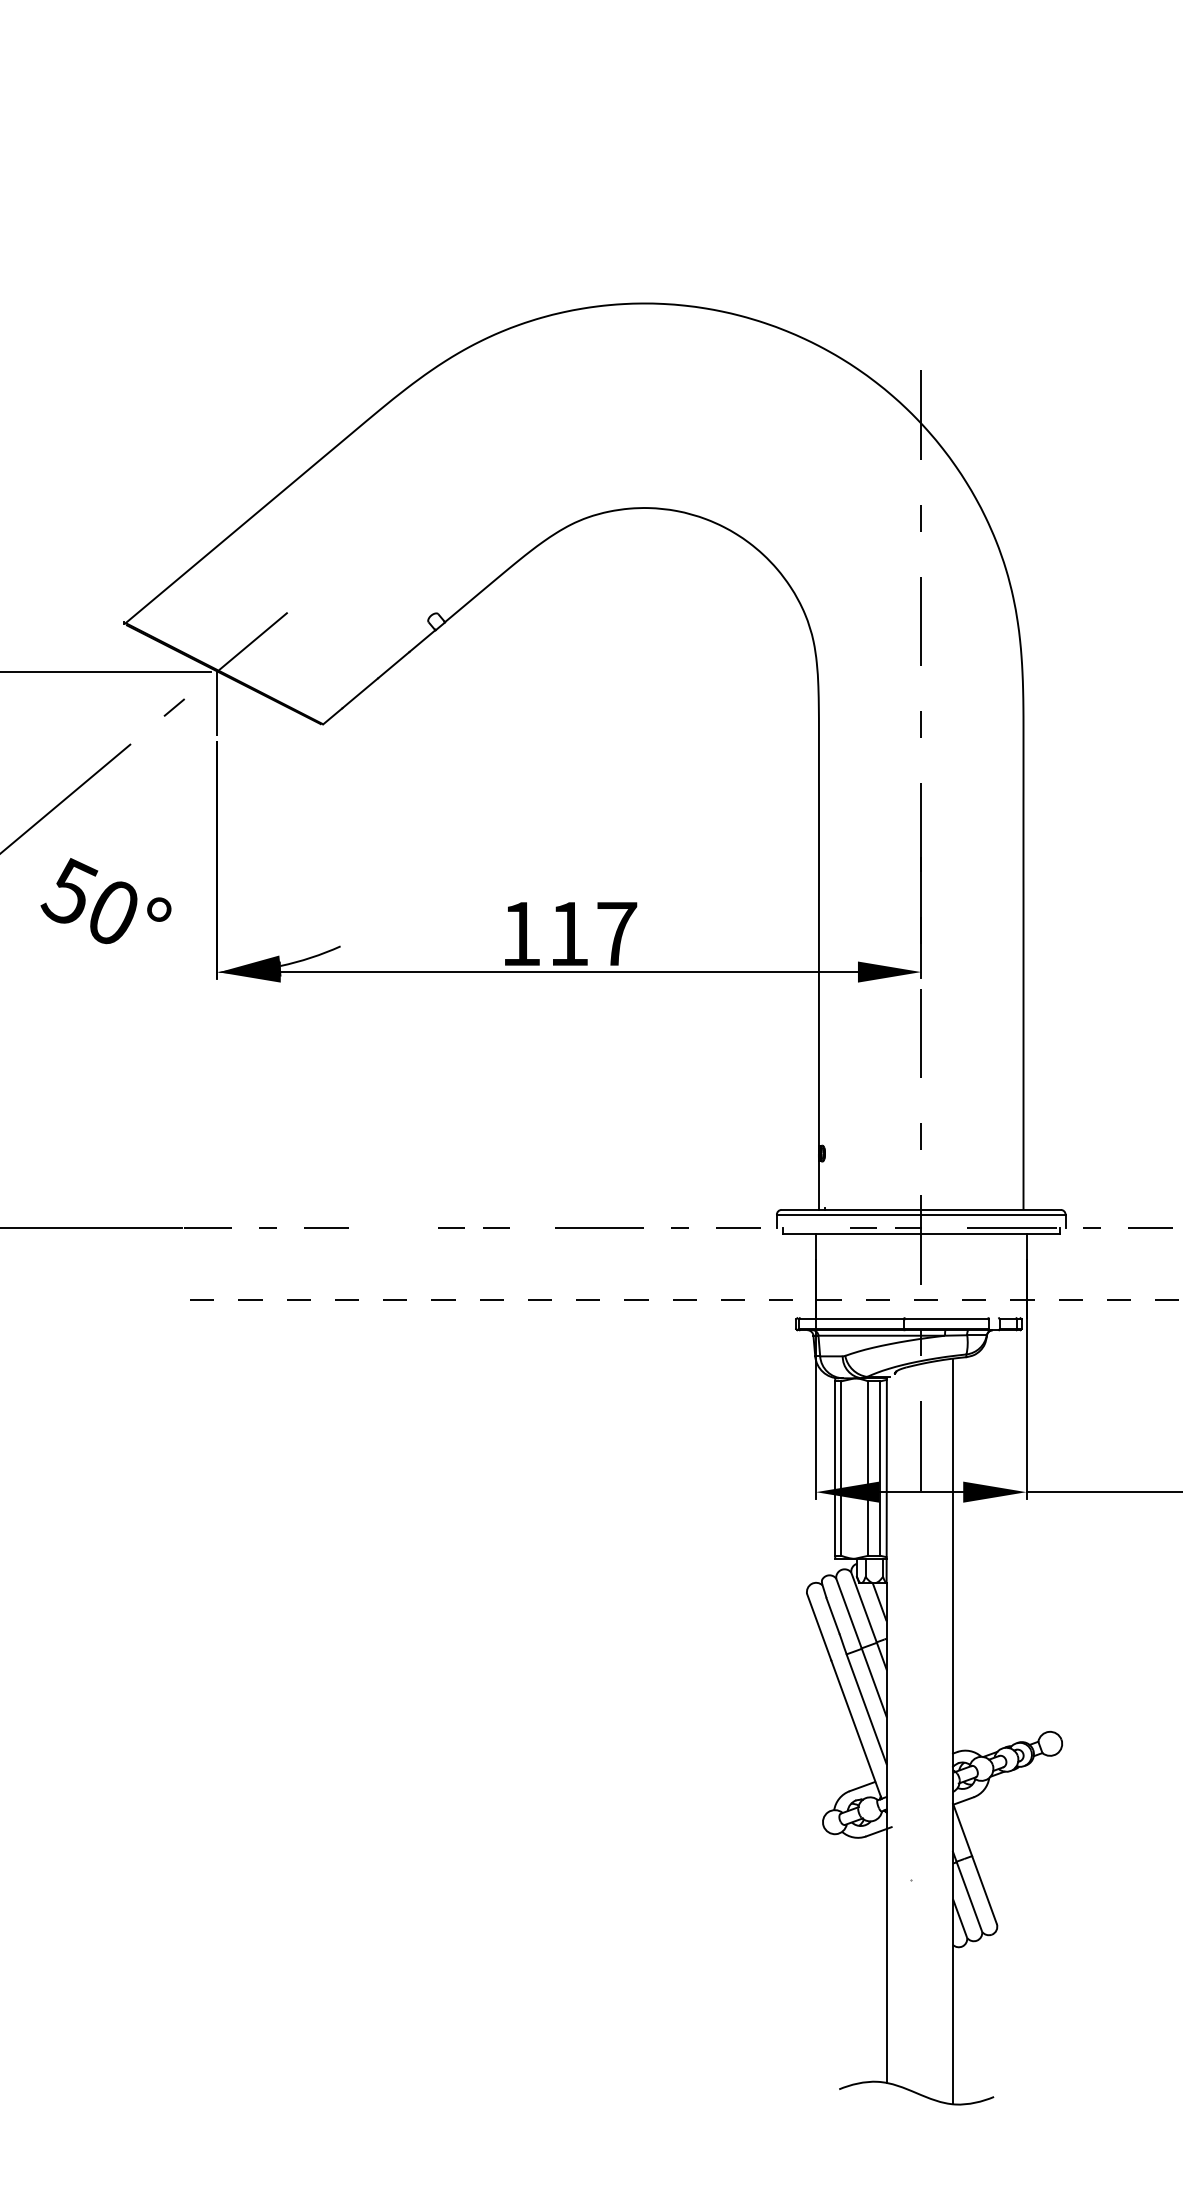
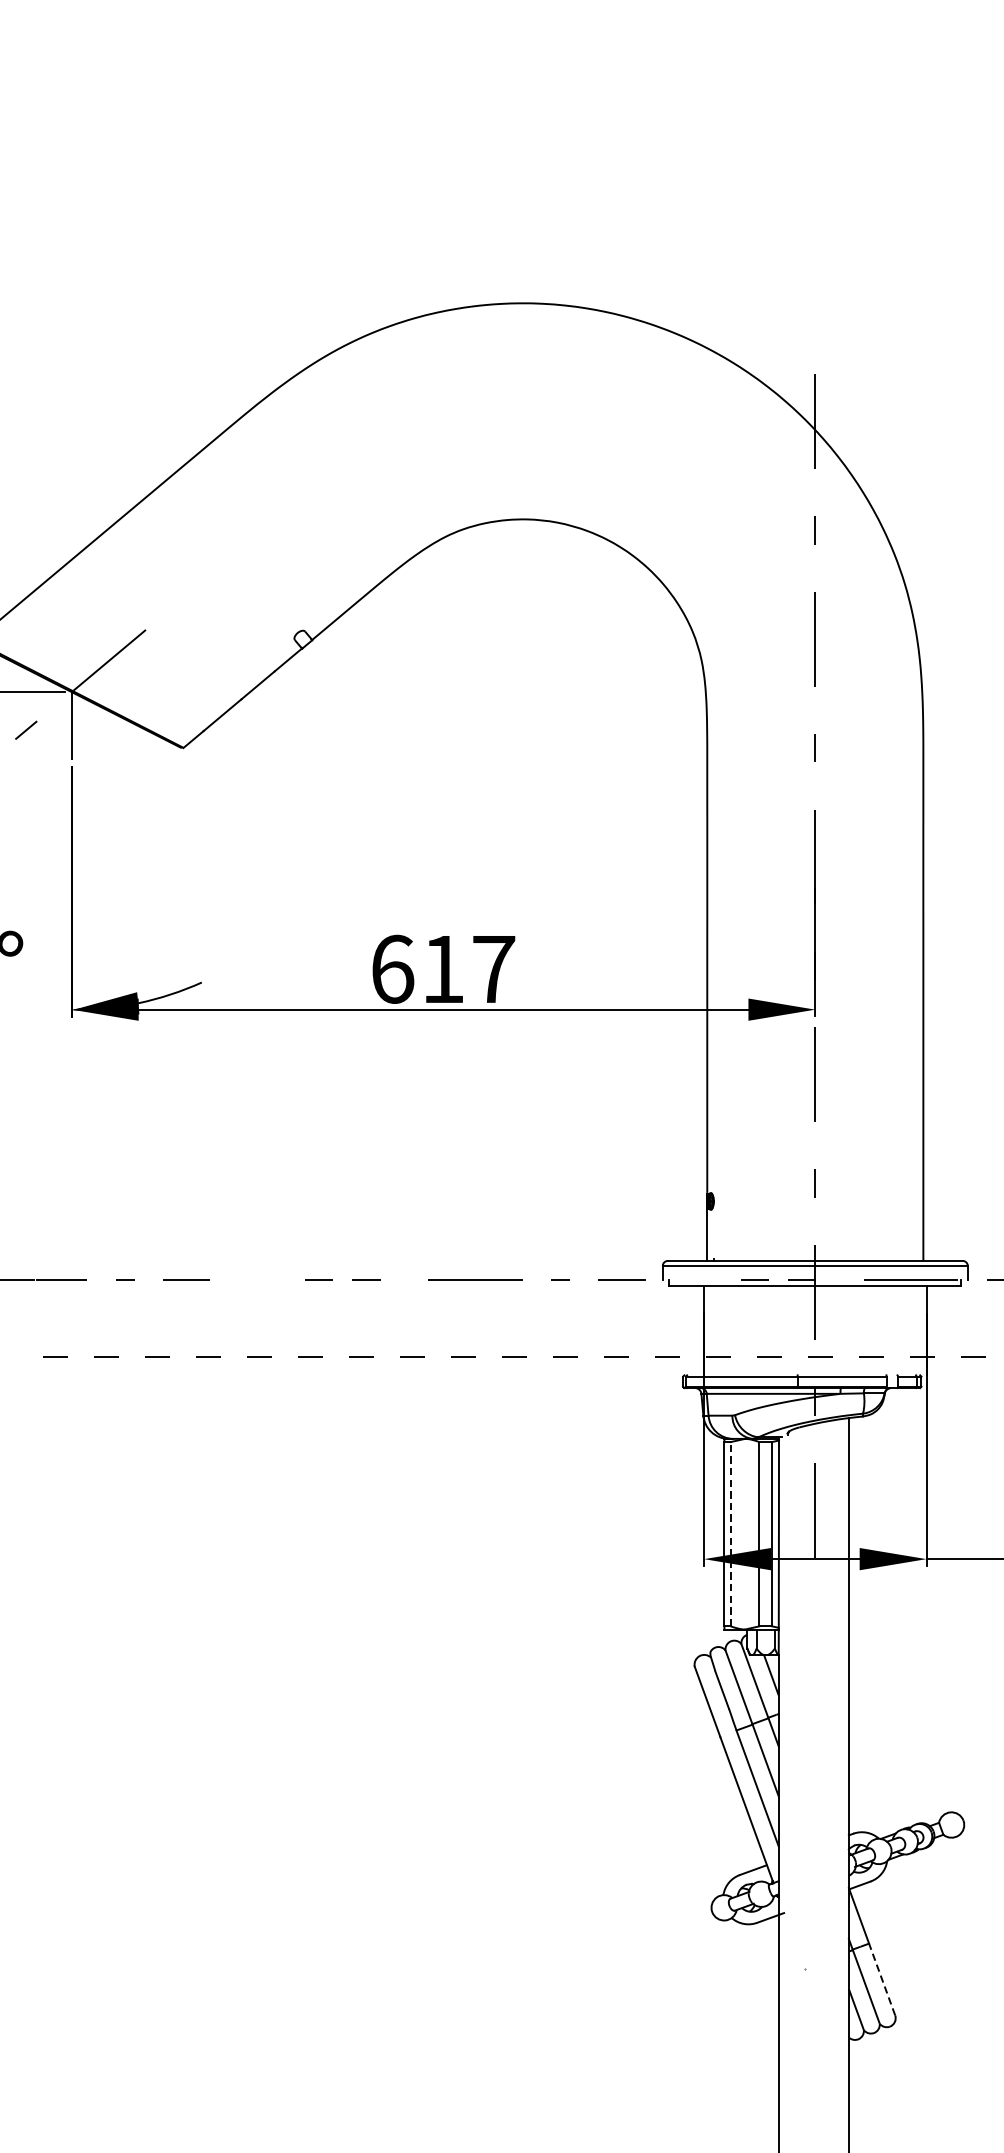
text: (521, 933) -> (393, 968), 117 -> 617
line: (841, 1468) -> (731, 1534), solid -> dashed
line: (984, 1889) -> (882, 1978), solid -> dashed

